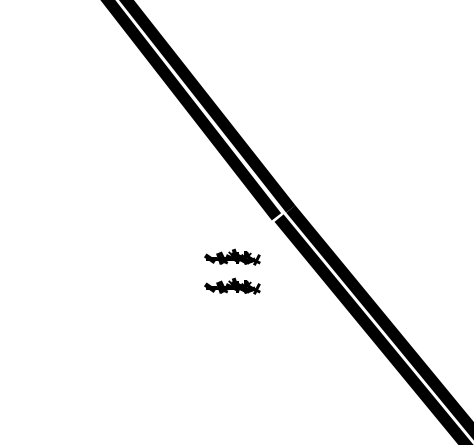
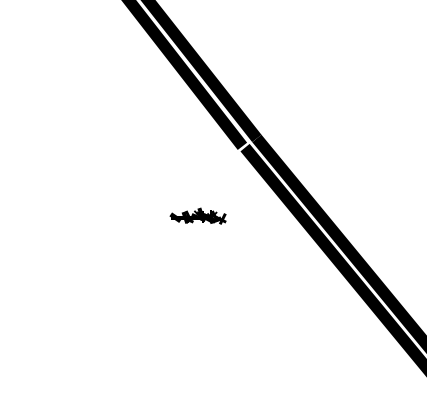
part: (232, 256) -> (198, 186), removed

